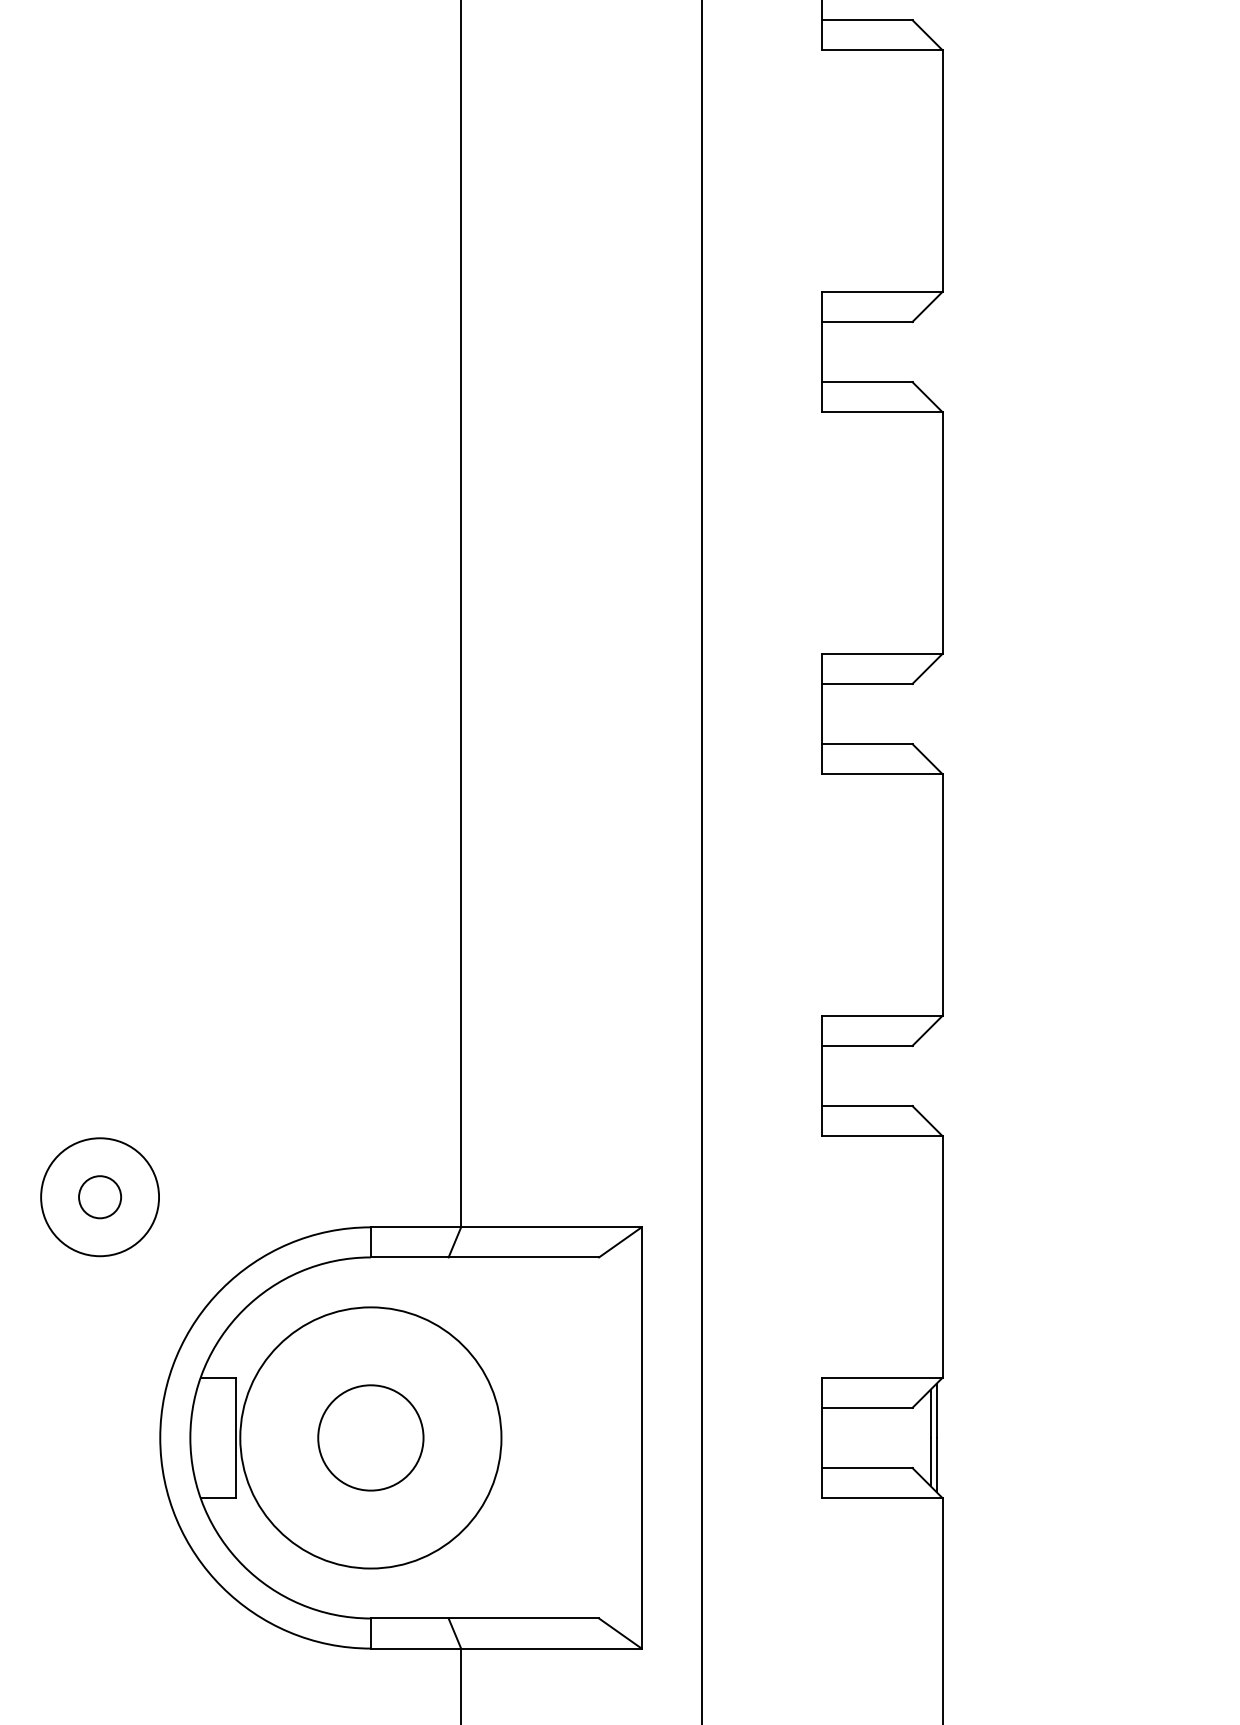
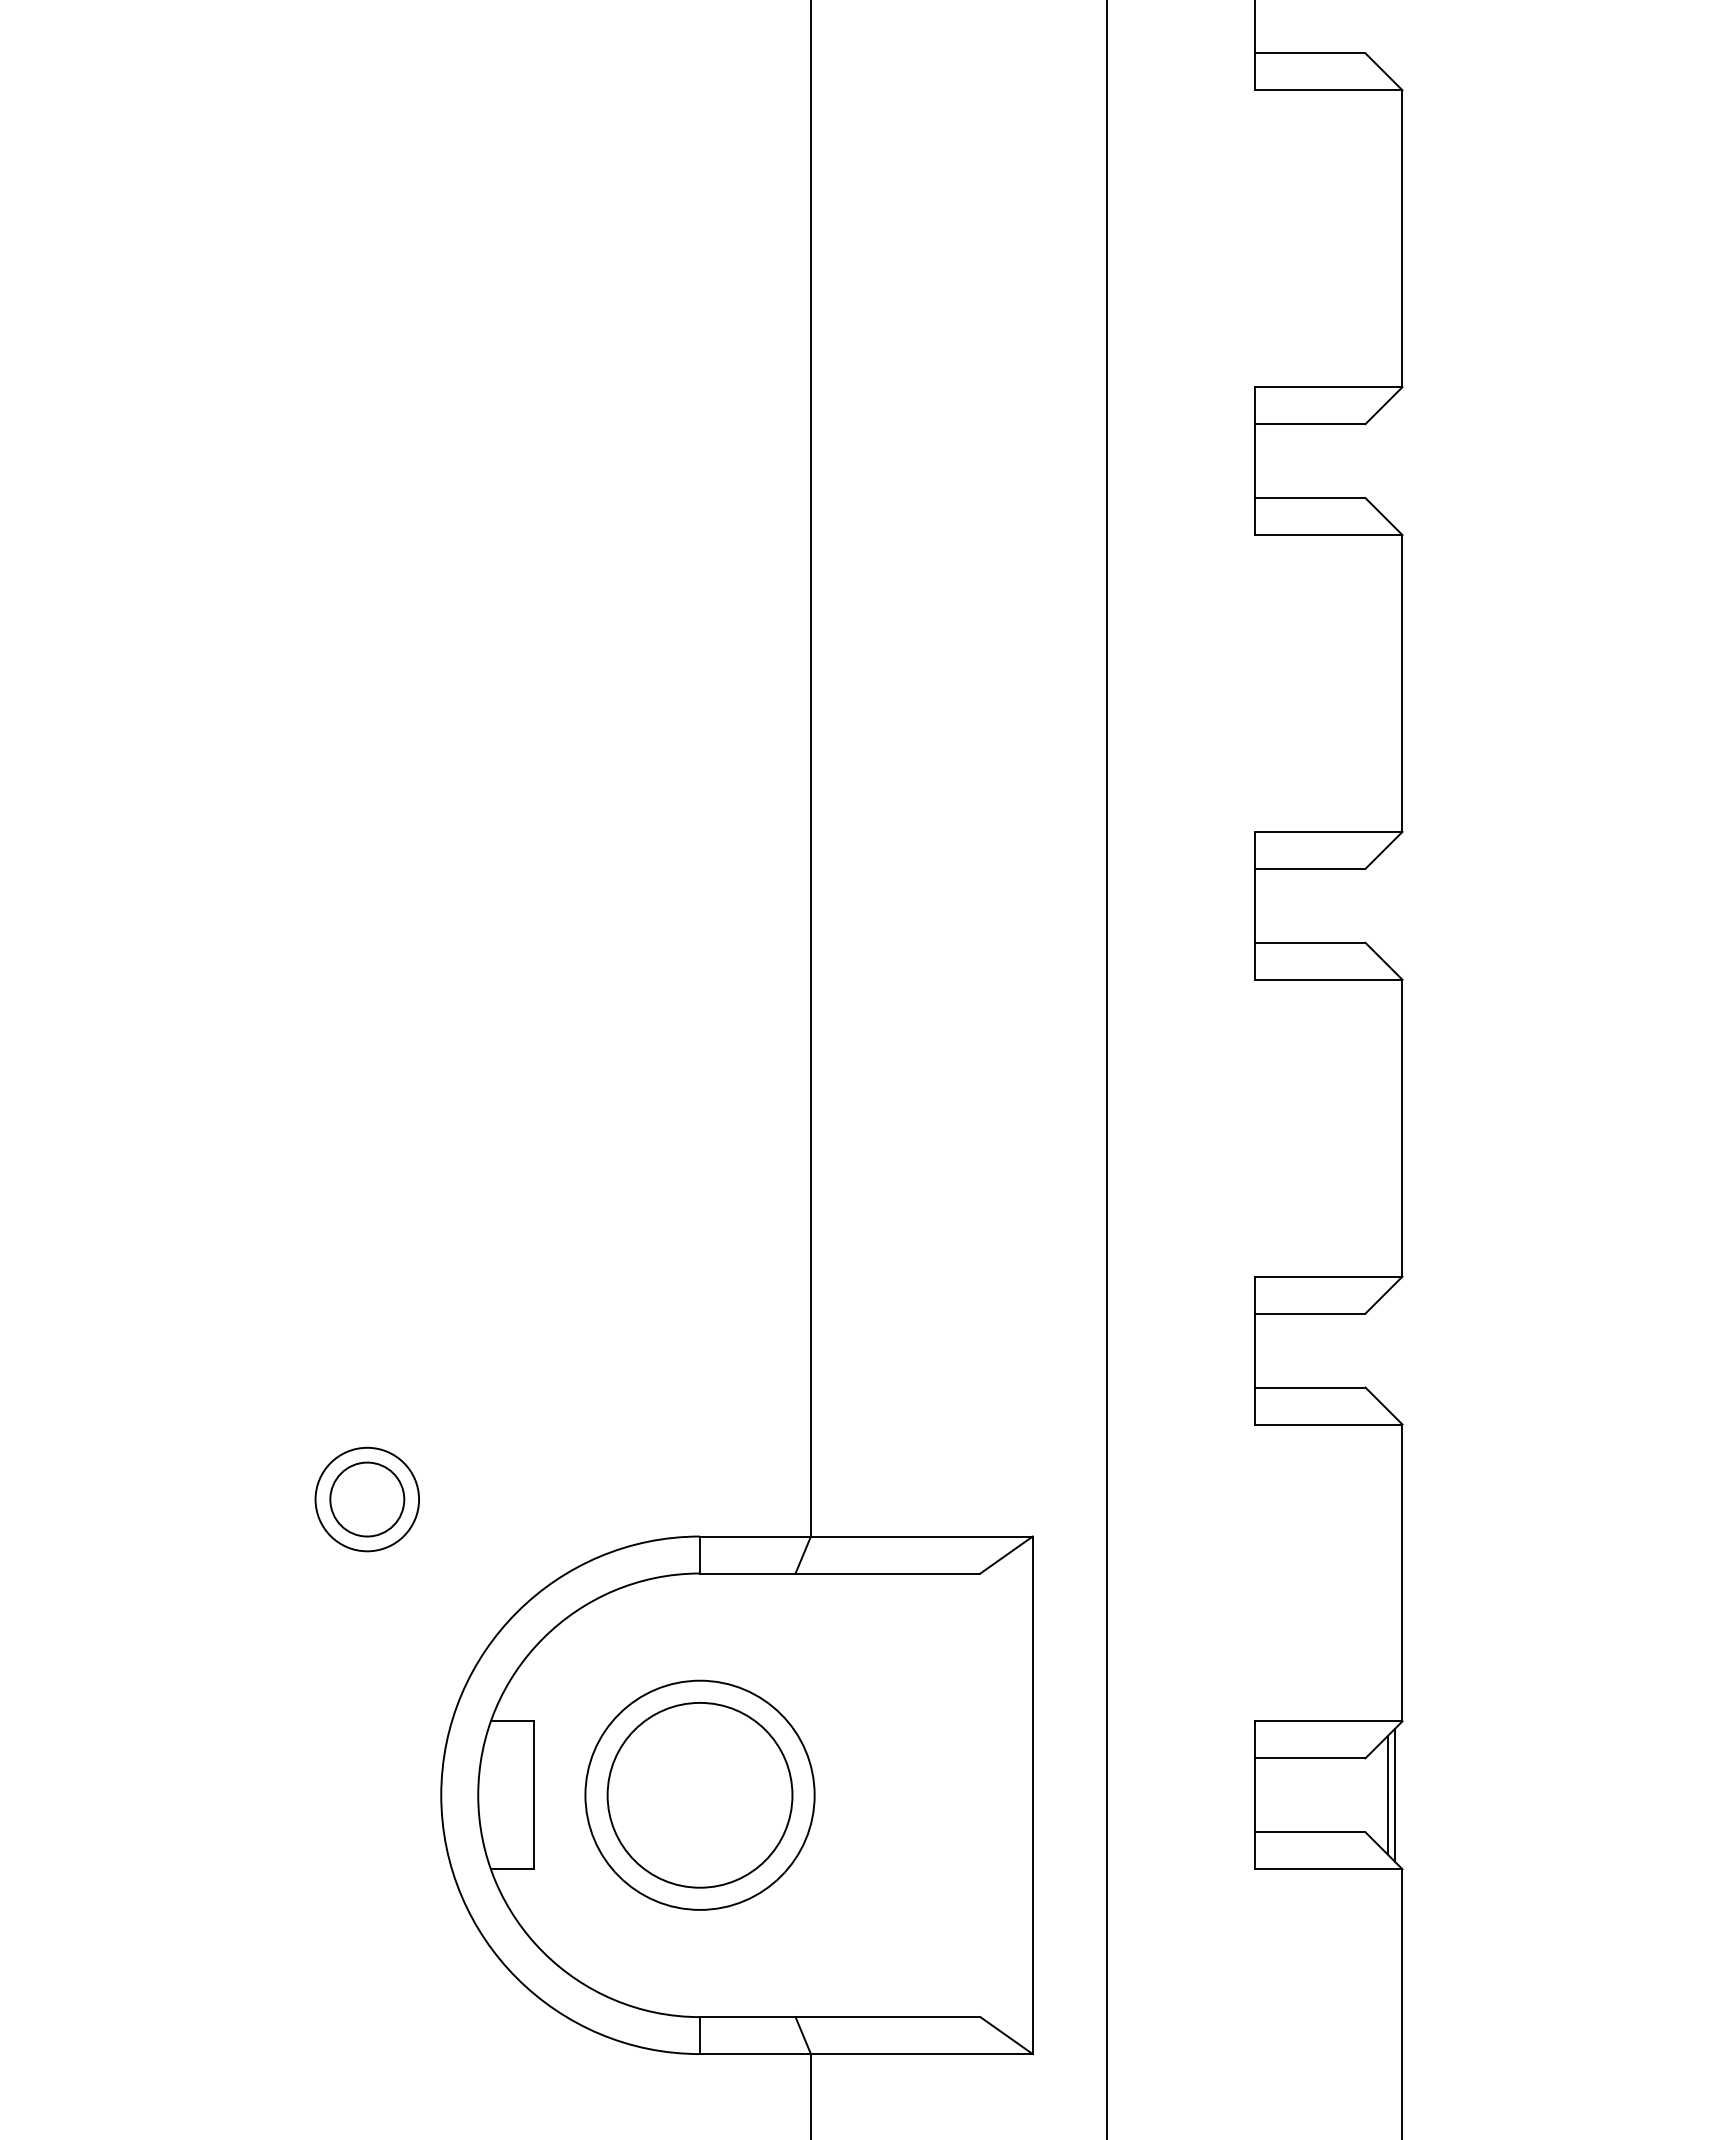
circle: (100, 1197) -> (367, 1499), size x0.71
circle: (100, 1197) -> (367, 1499), size x1.43
circle: (370, 1437) -> (699, 1794), size x0.71
circle: (370, 1437) -> (699, 1794), size x1.43

